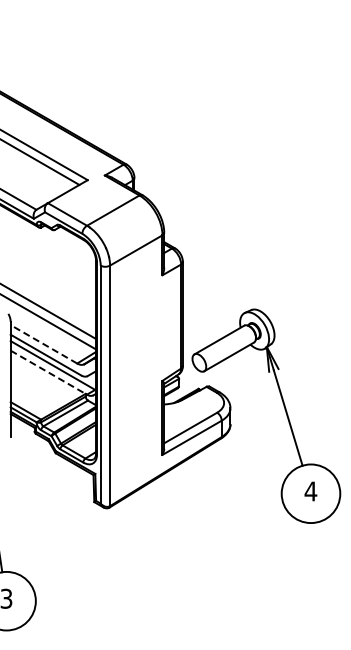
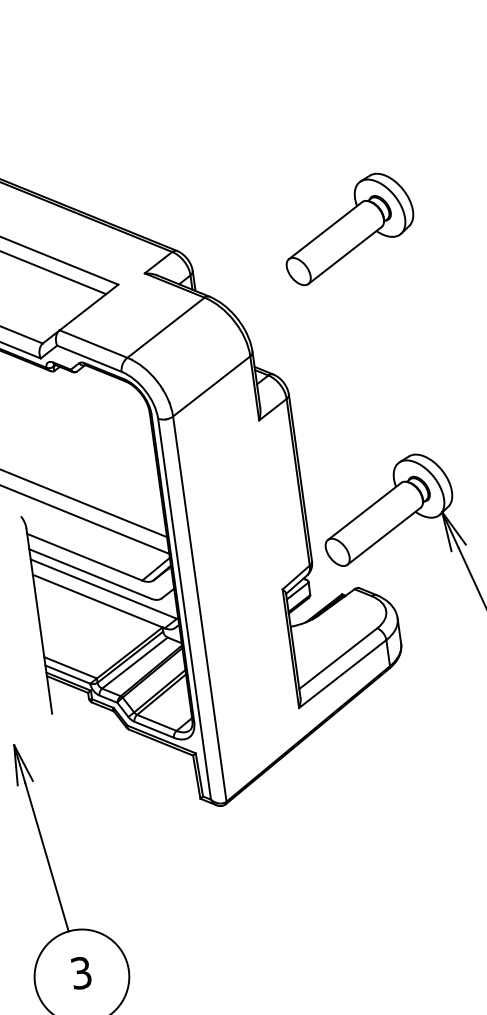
part: (233, 165) -> (348, 228), added
line: (43, 344) -> (84, 557), dashed -> solid
line: (48, 372) -> (98, 601), dashed -> solid

